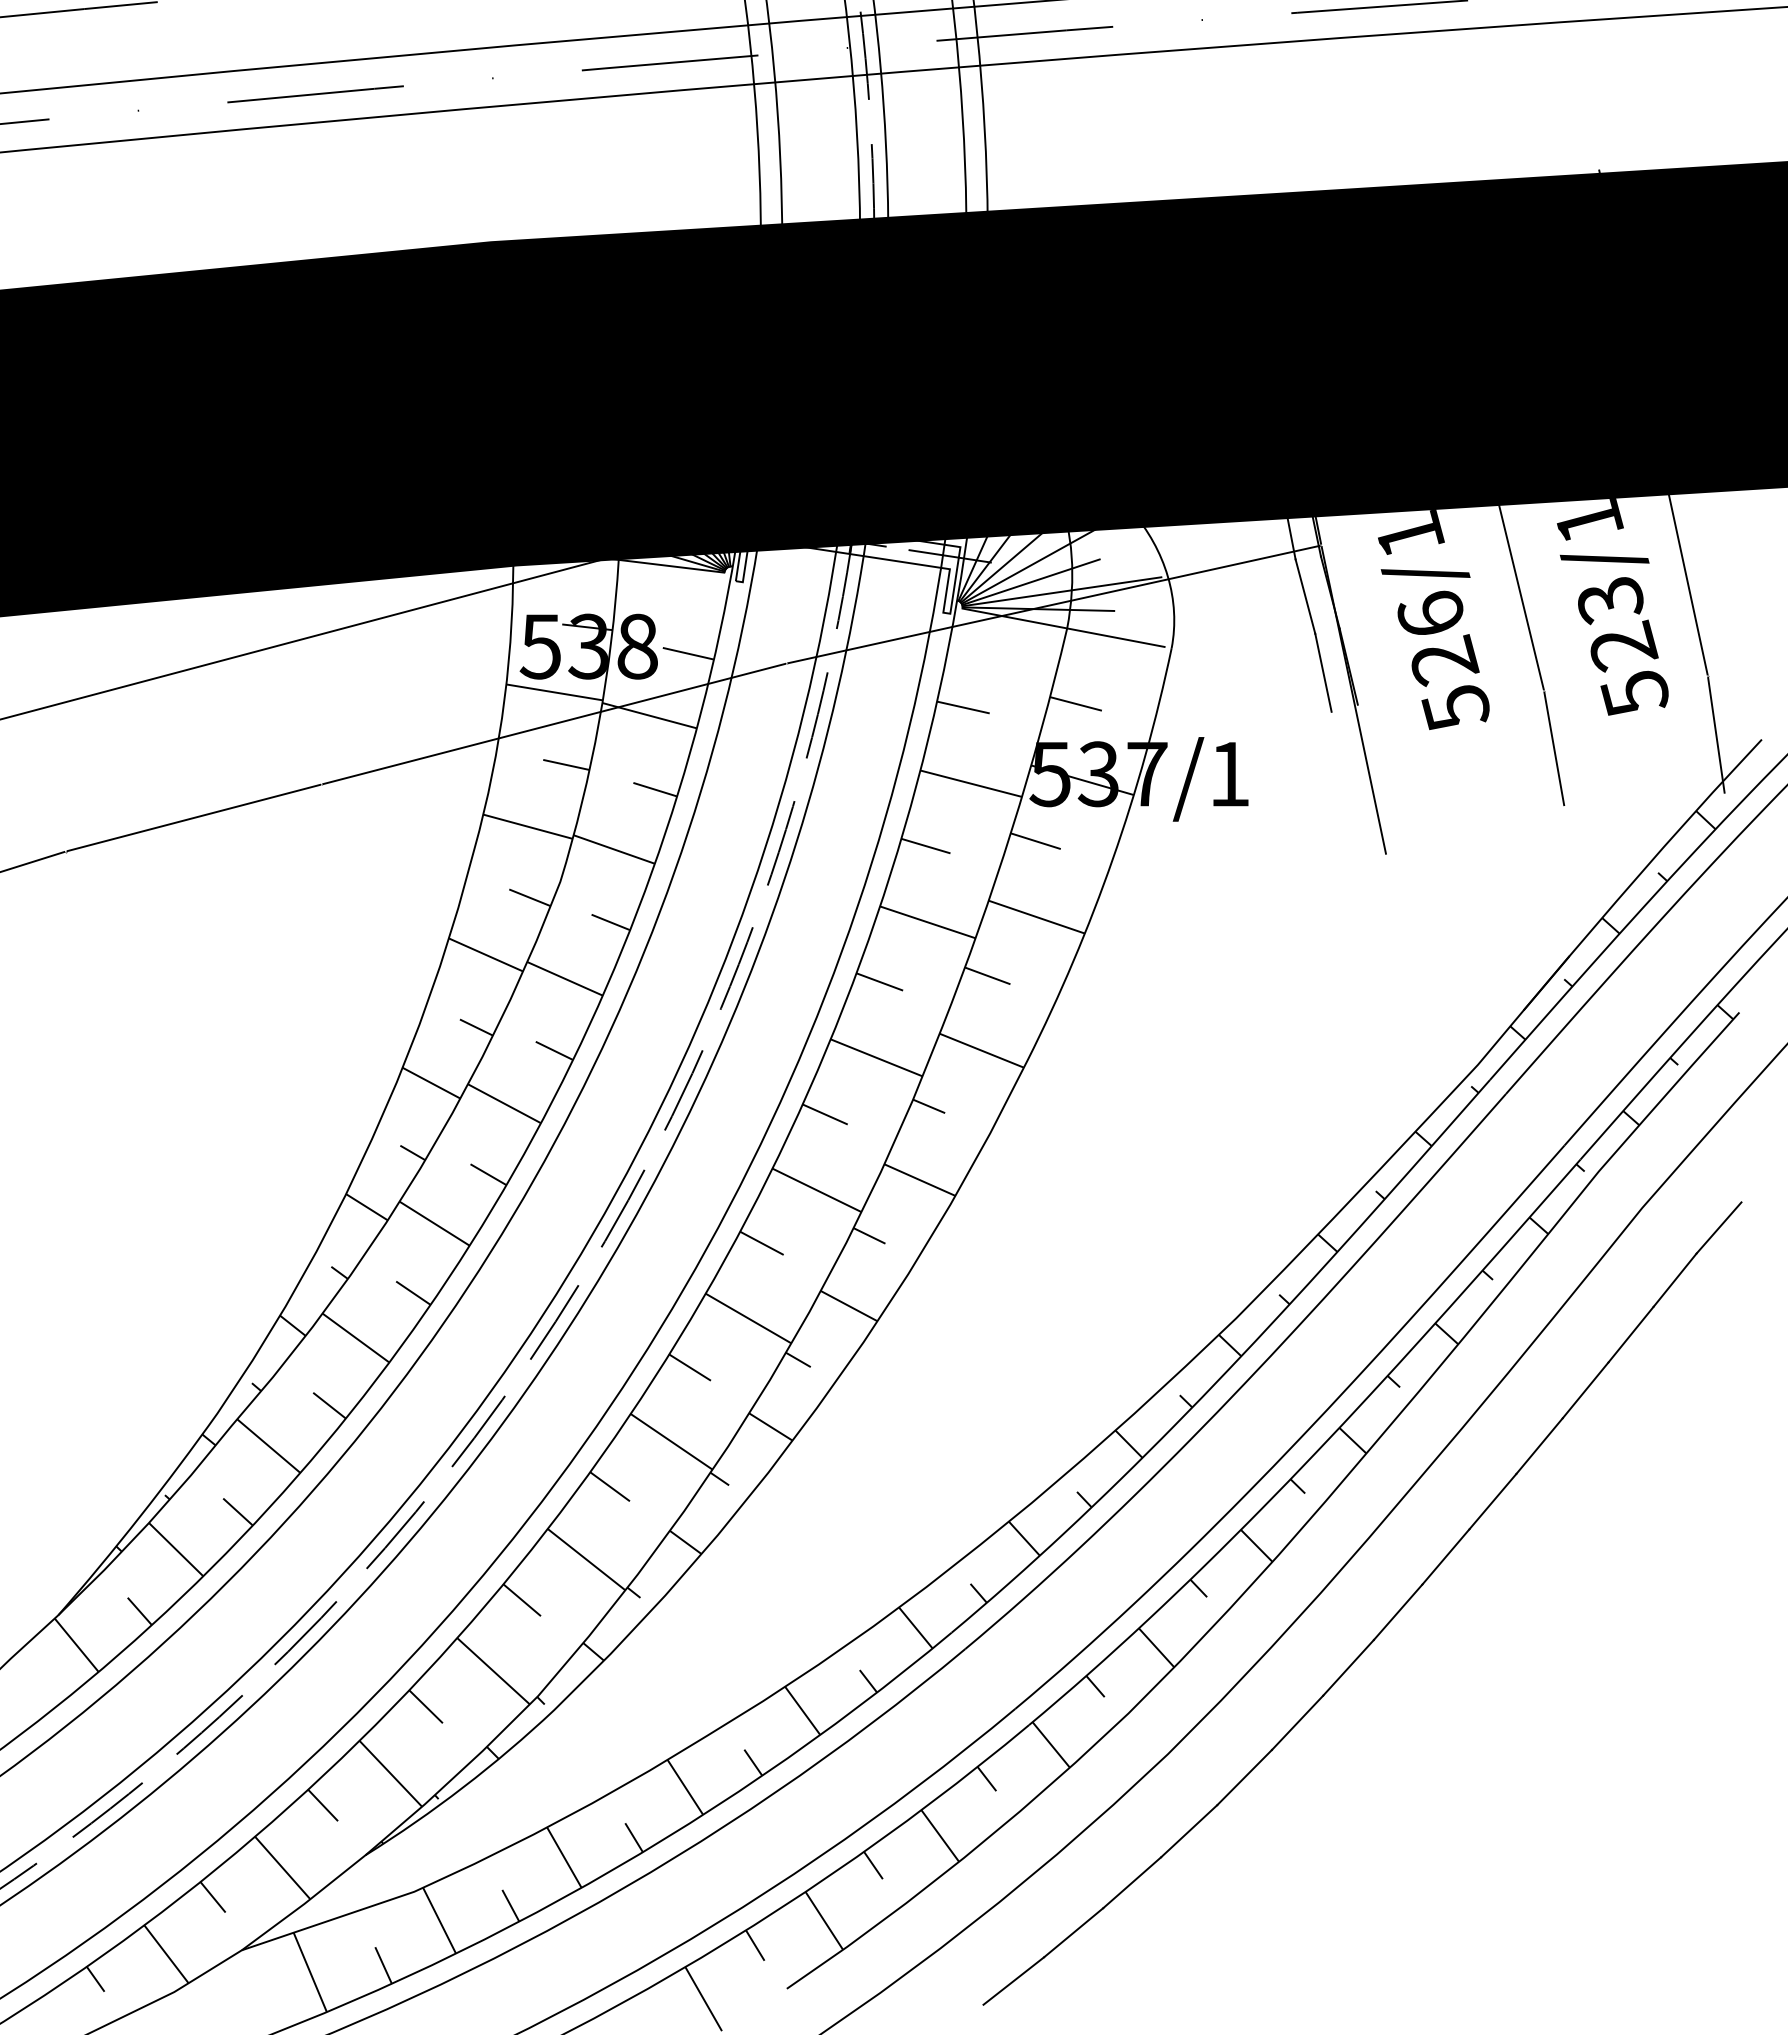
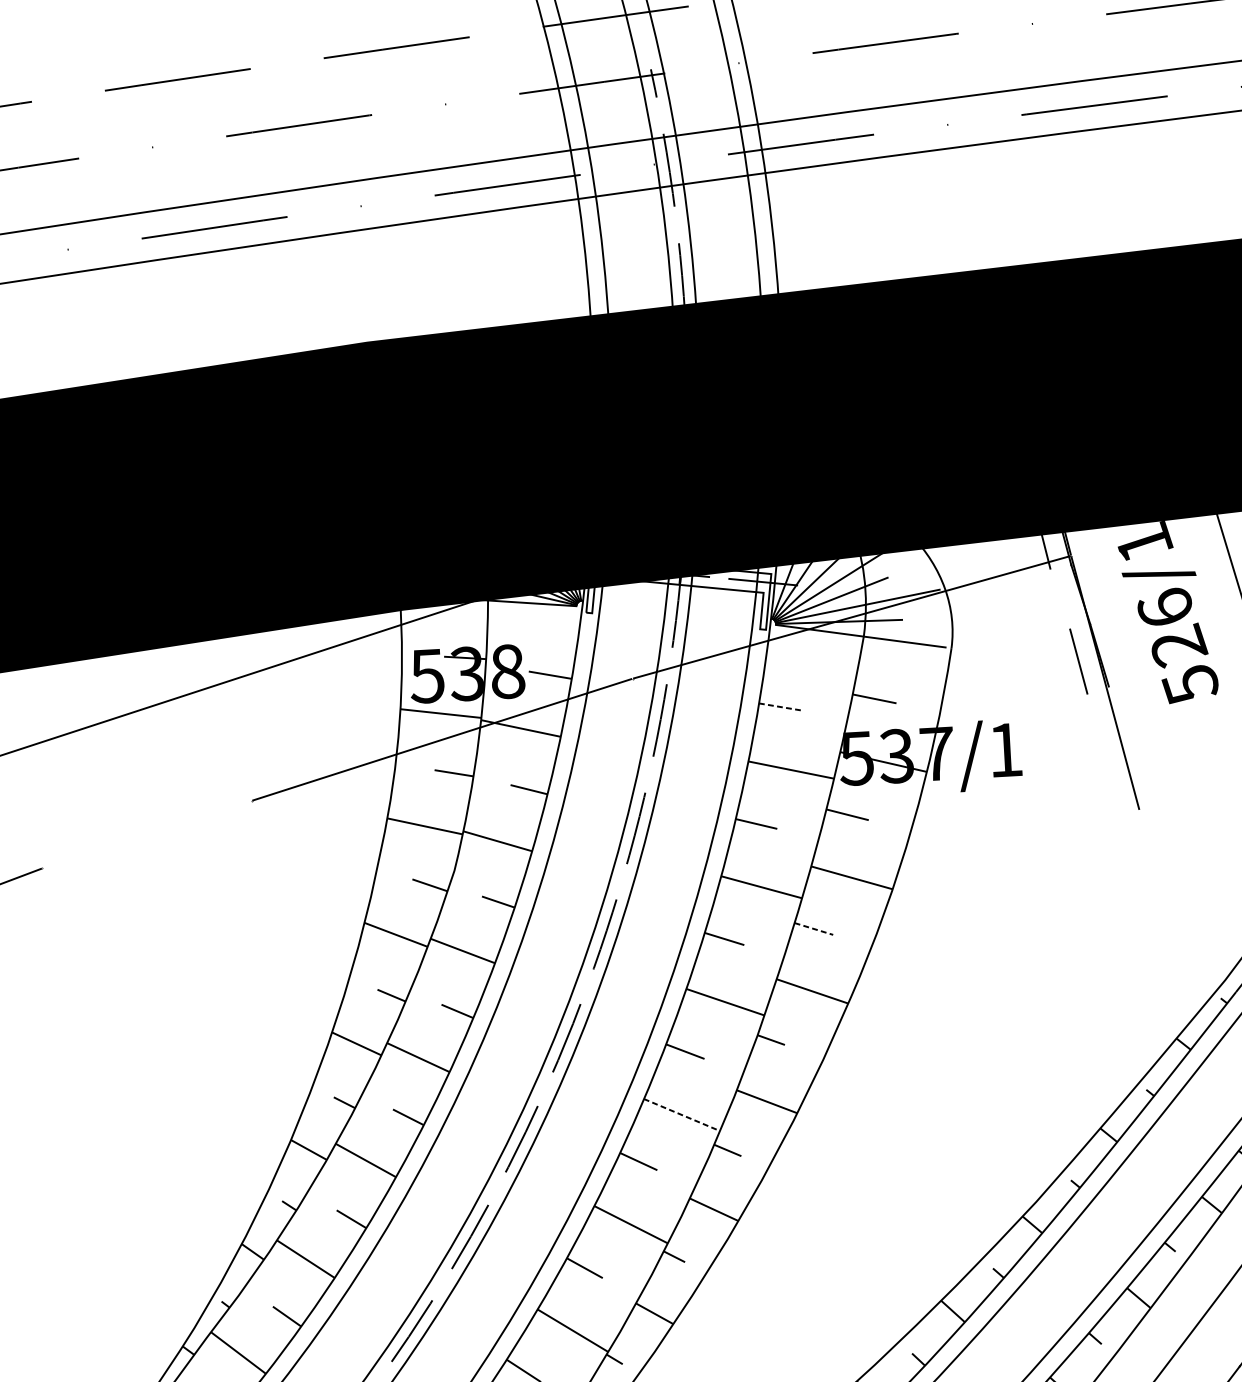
line: (1305, 596) -> (1060, 598), removed
line: (963, 707) -> (781, 707), solid -> dashed
line: (193, 817) -> (146, 834), removed
line: (988, 976) -> (814, 929), solid -> dashed
line: (816, 1190) -> (681, 1115), solid -> dashed

